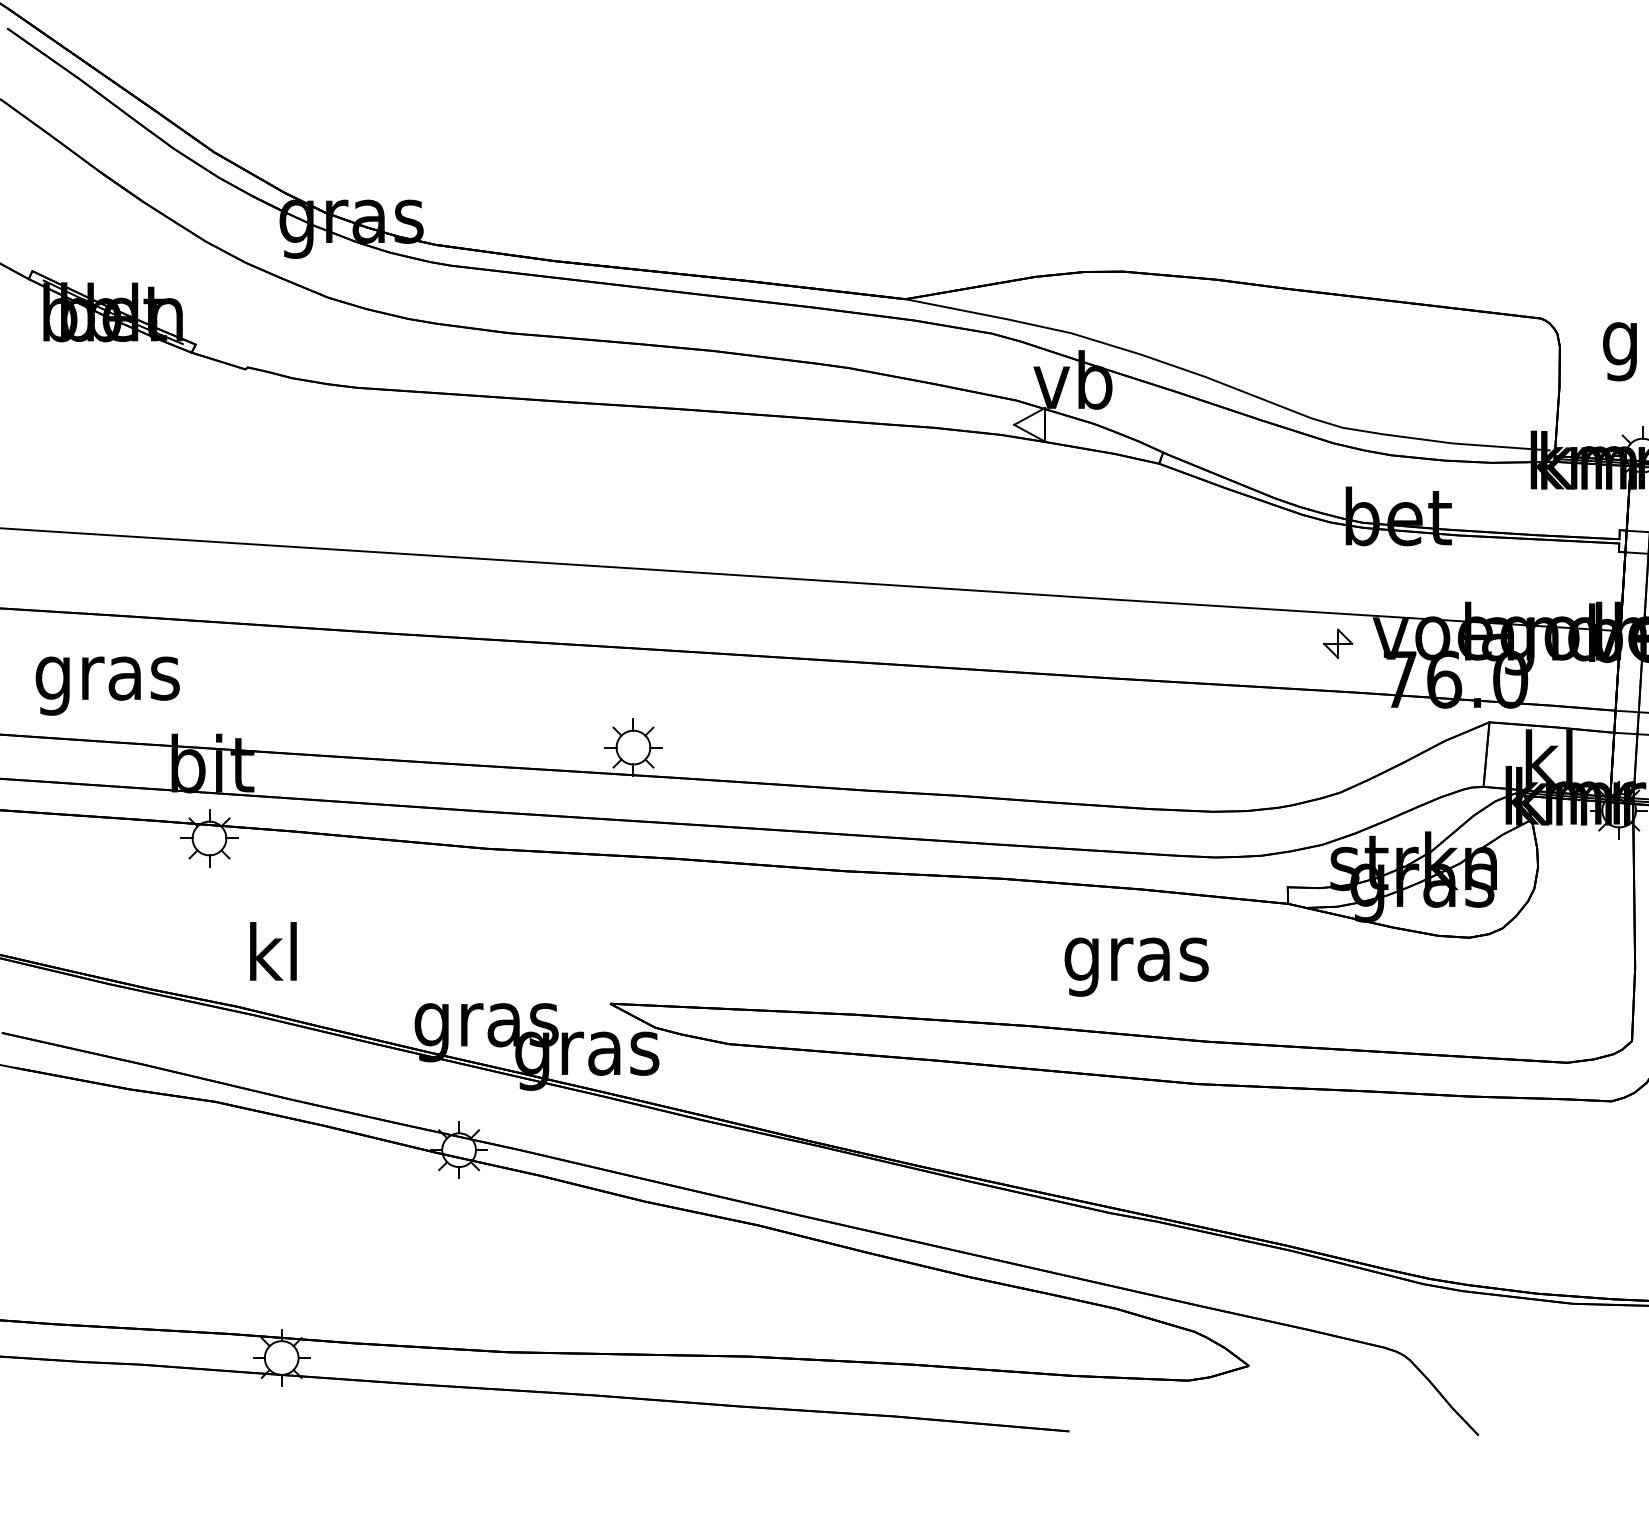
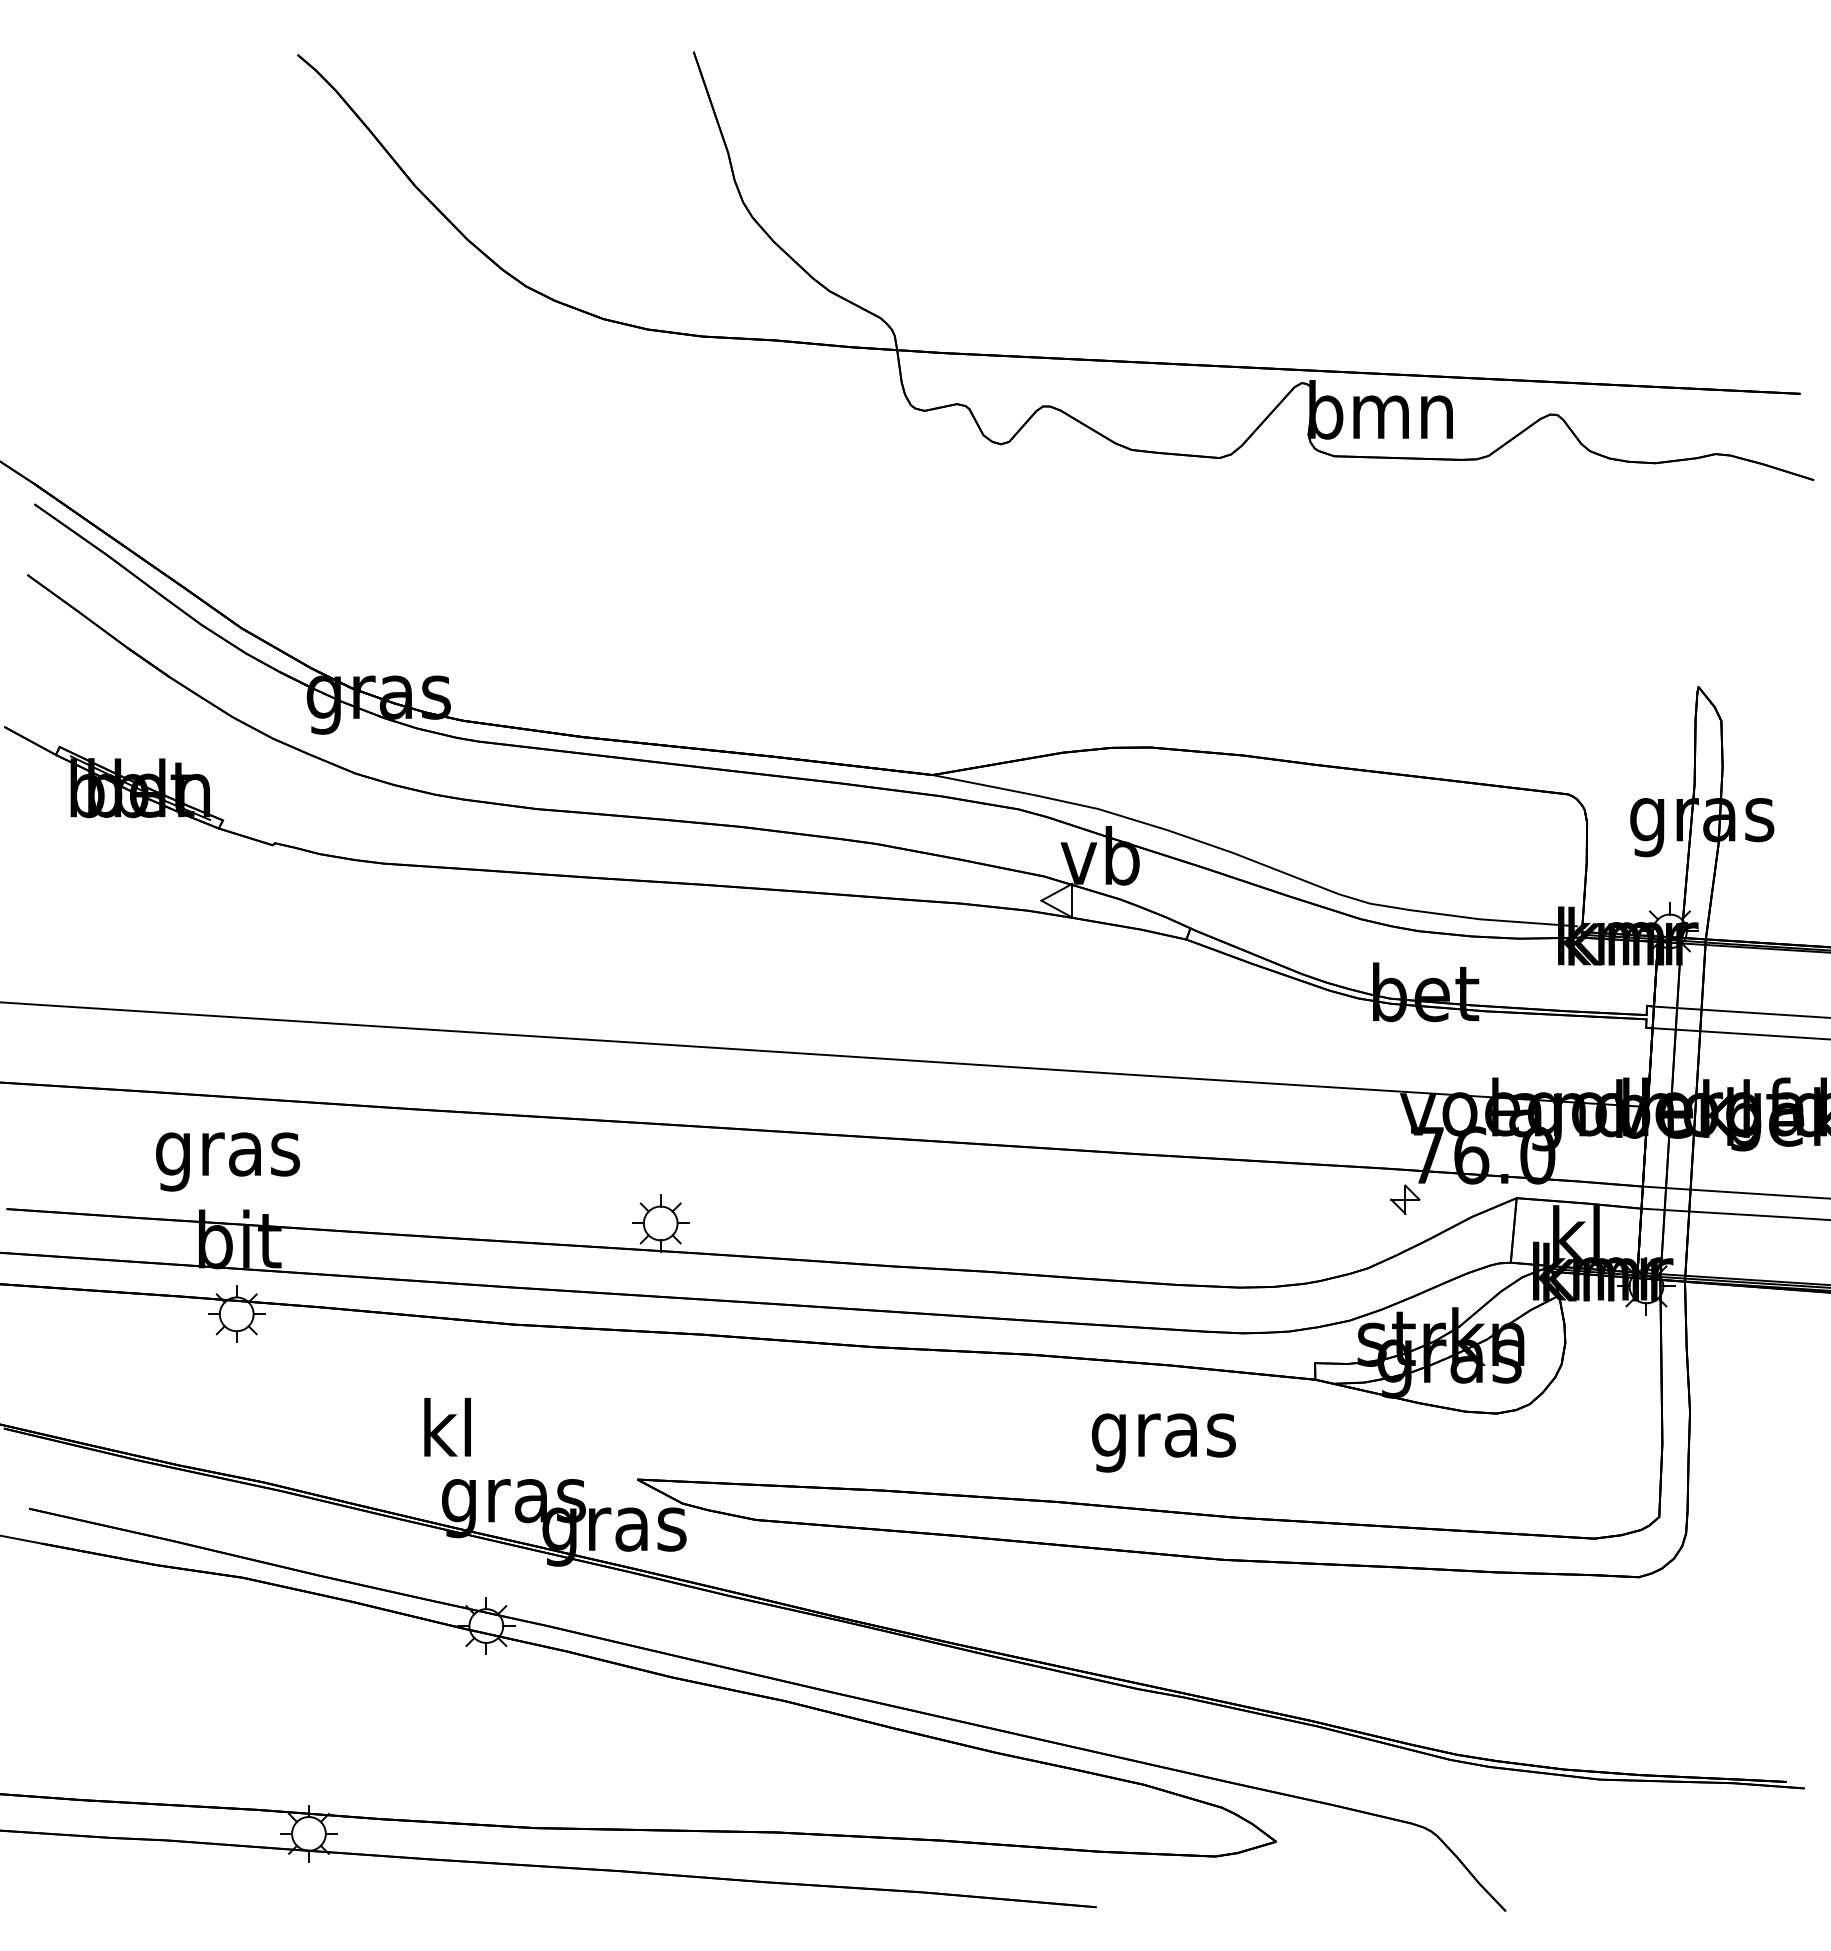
part: (1338, 643) -> (1405, 1199), moved
text: (107, 685) -> (227, 1161), moved
text: (273, 951) -> (447, 1427), moved

